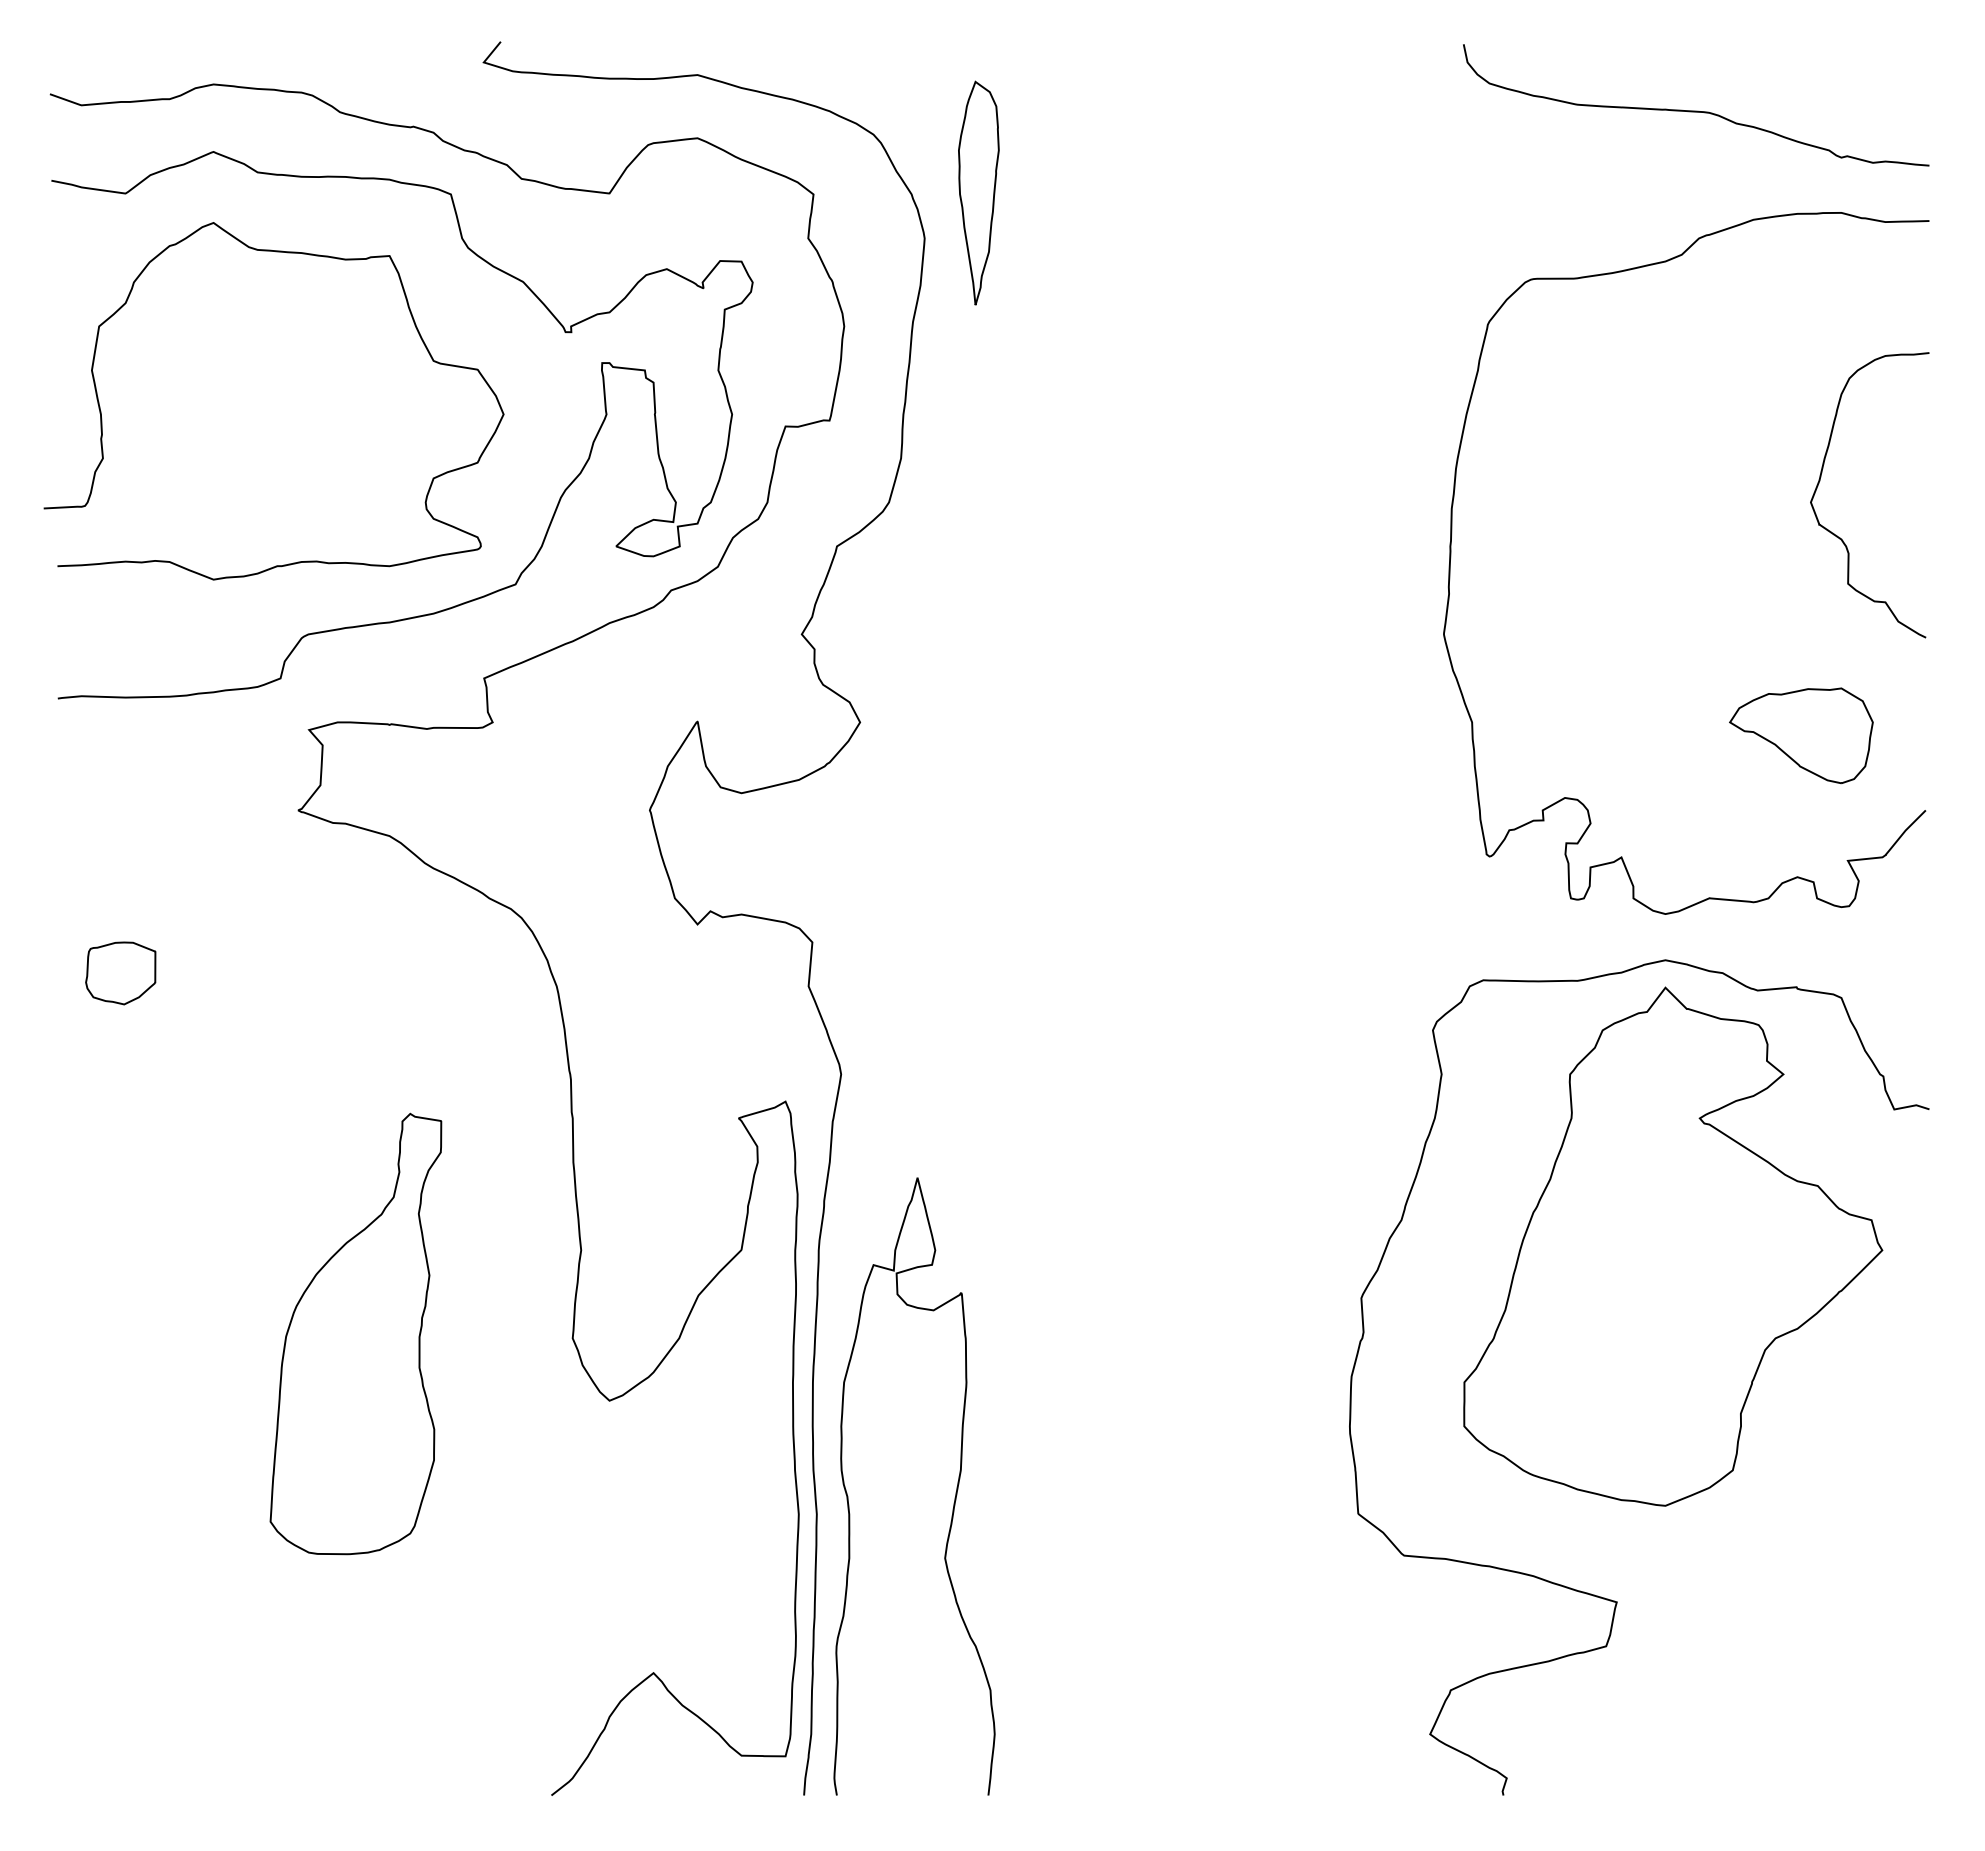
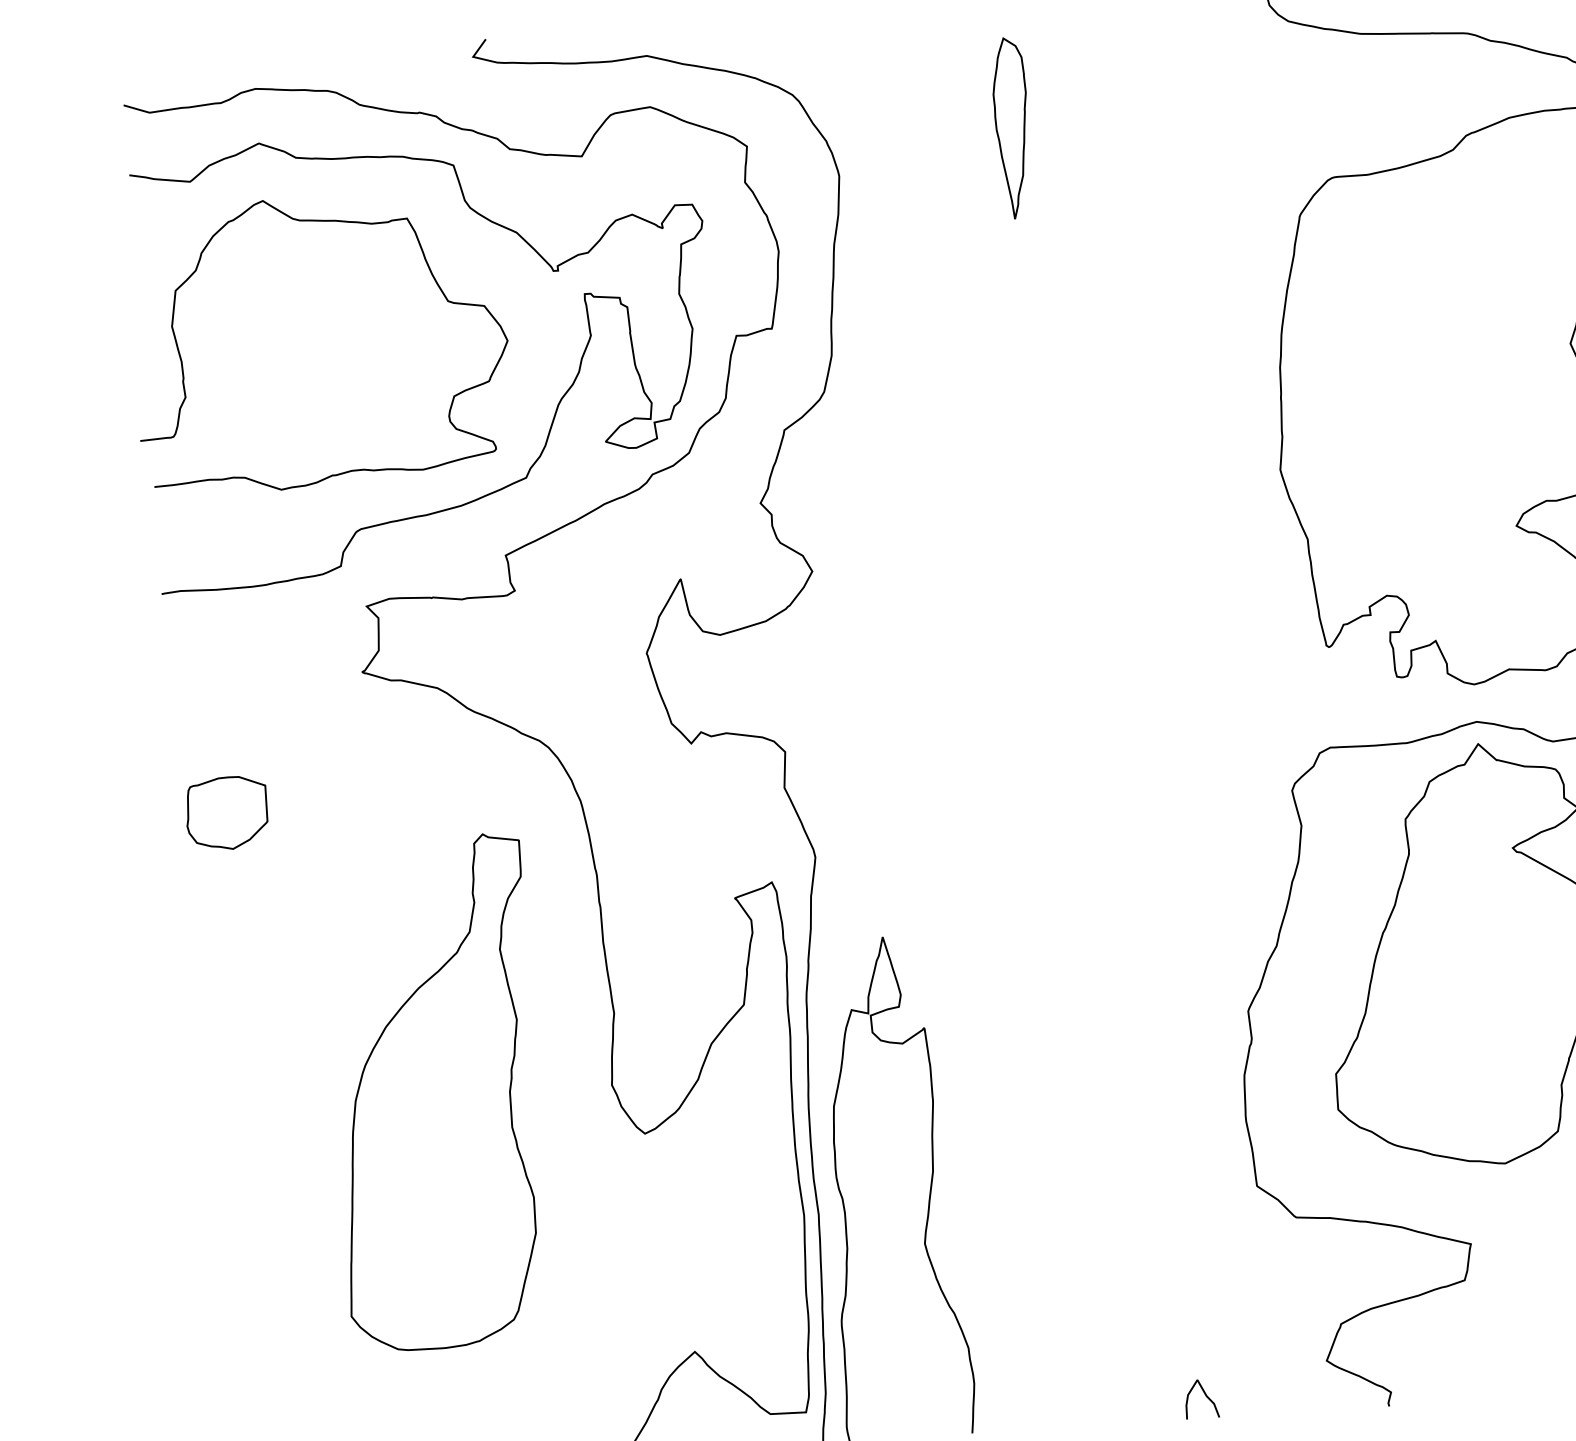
part: (978, 192) -> (1011, 127), moved
part: (120, 973) -> (226, 813), size x1.43
part: (355, 1333) -> (435, 1092), size x1.43
curve: (1278, 1768) -> (1205, 1396), added

